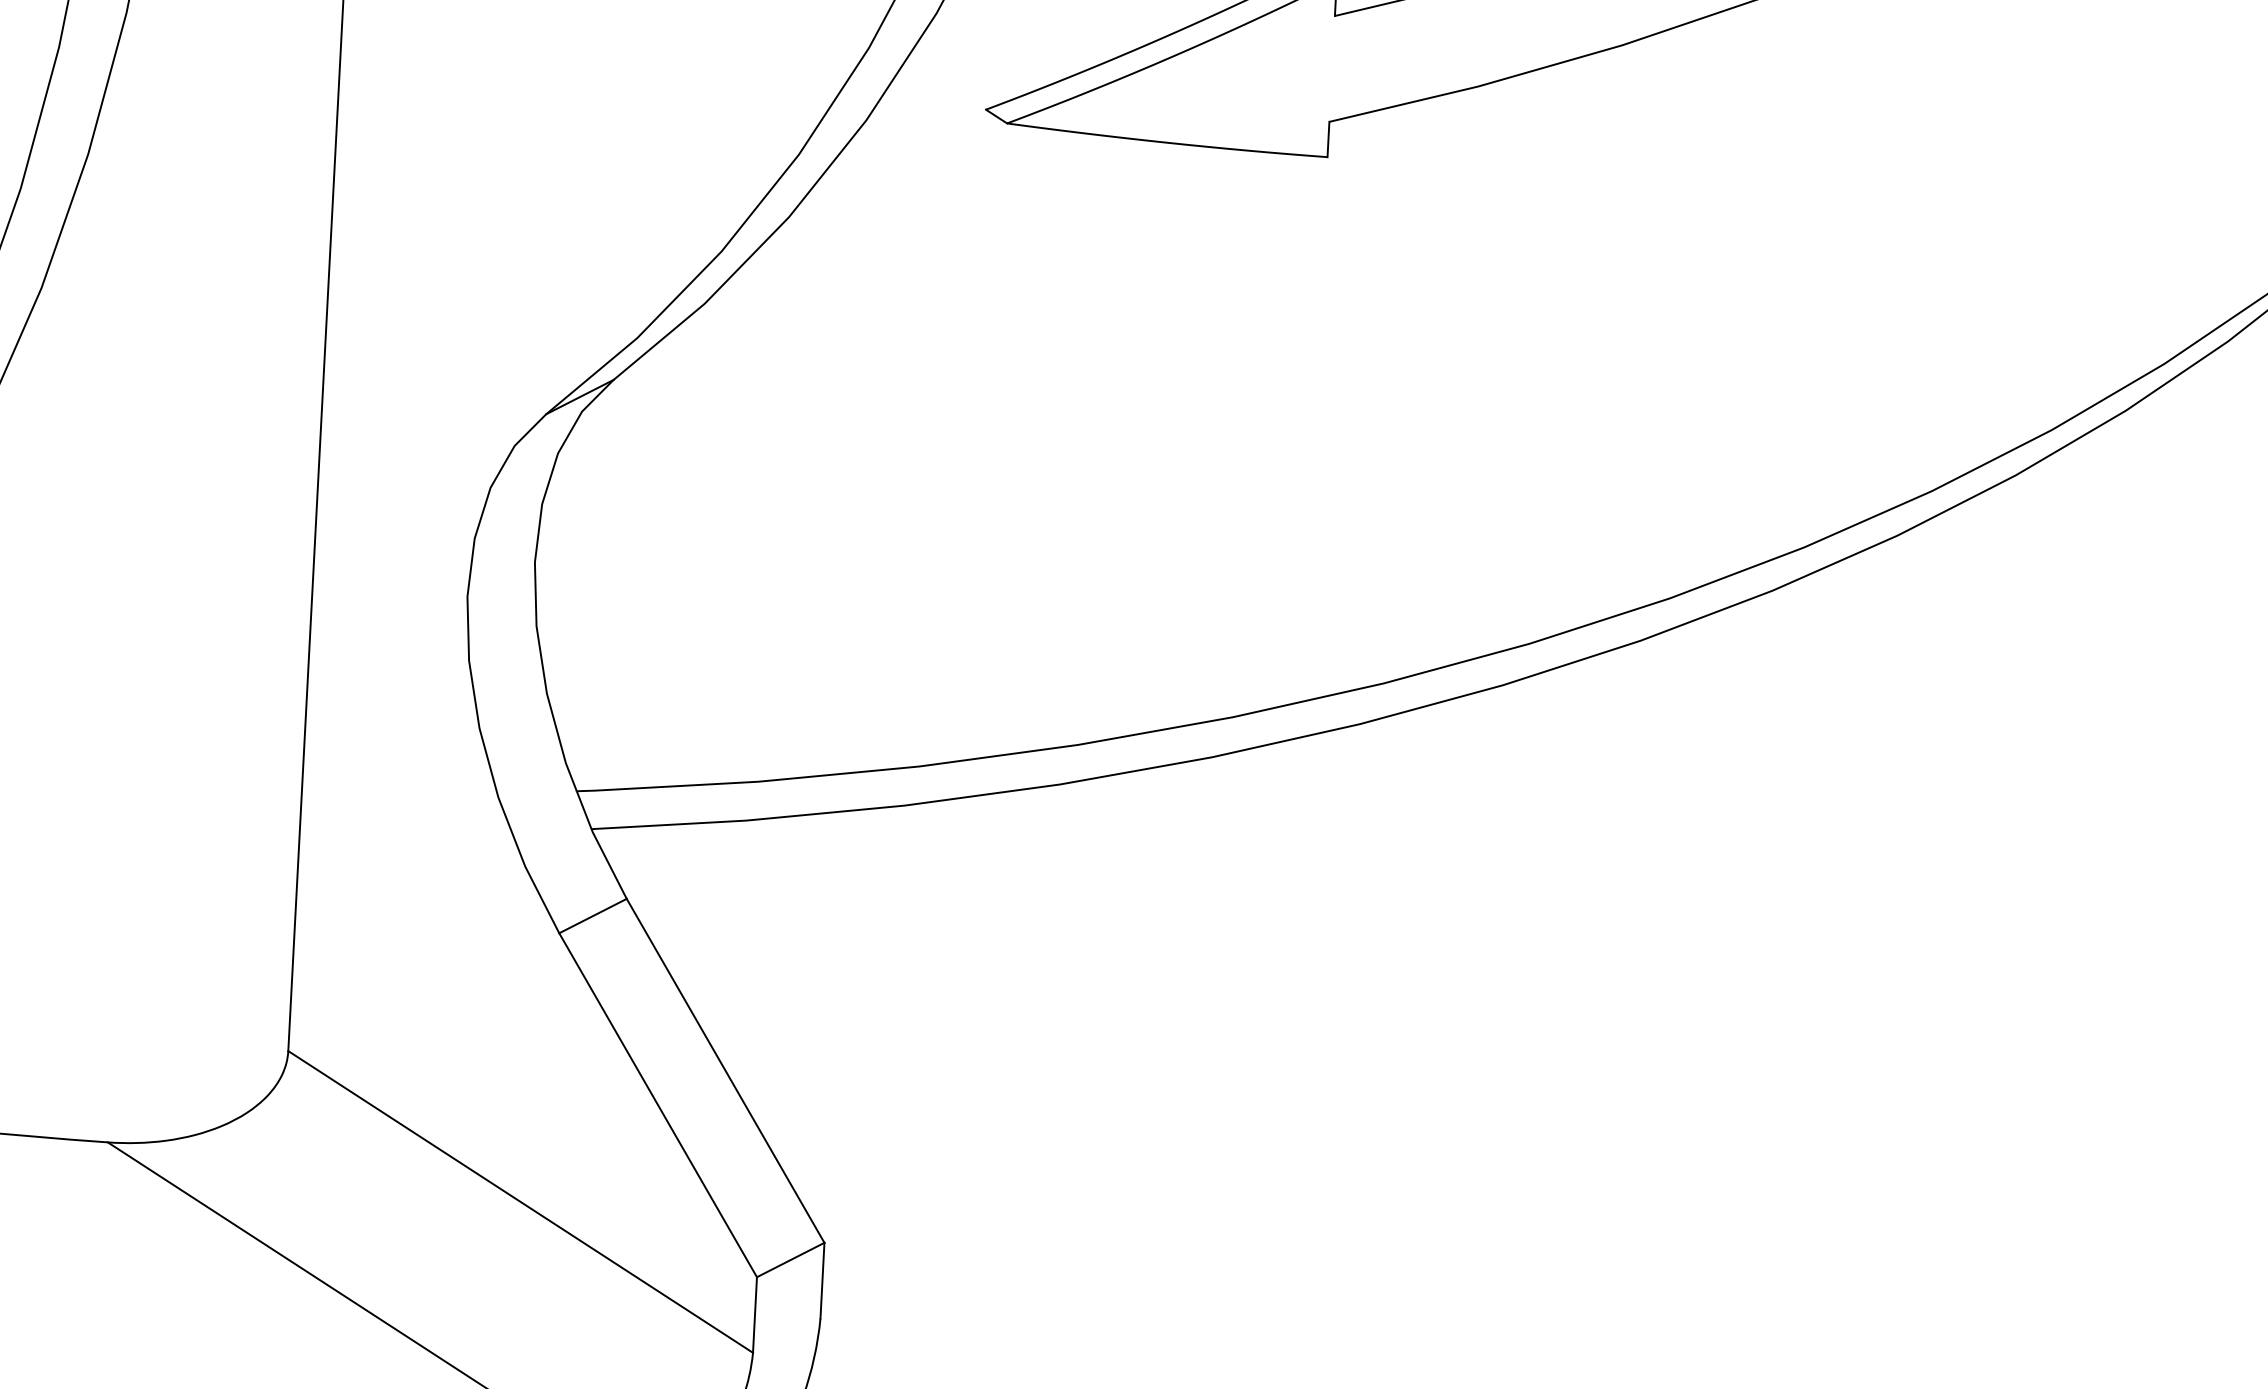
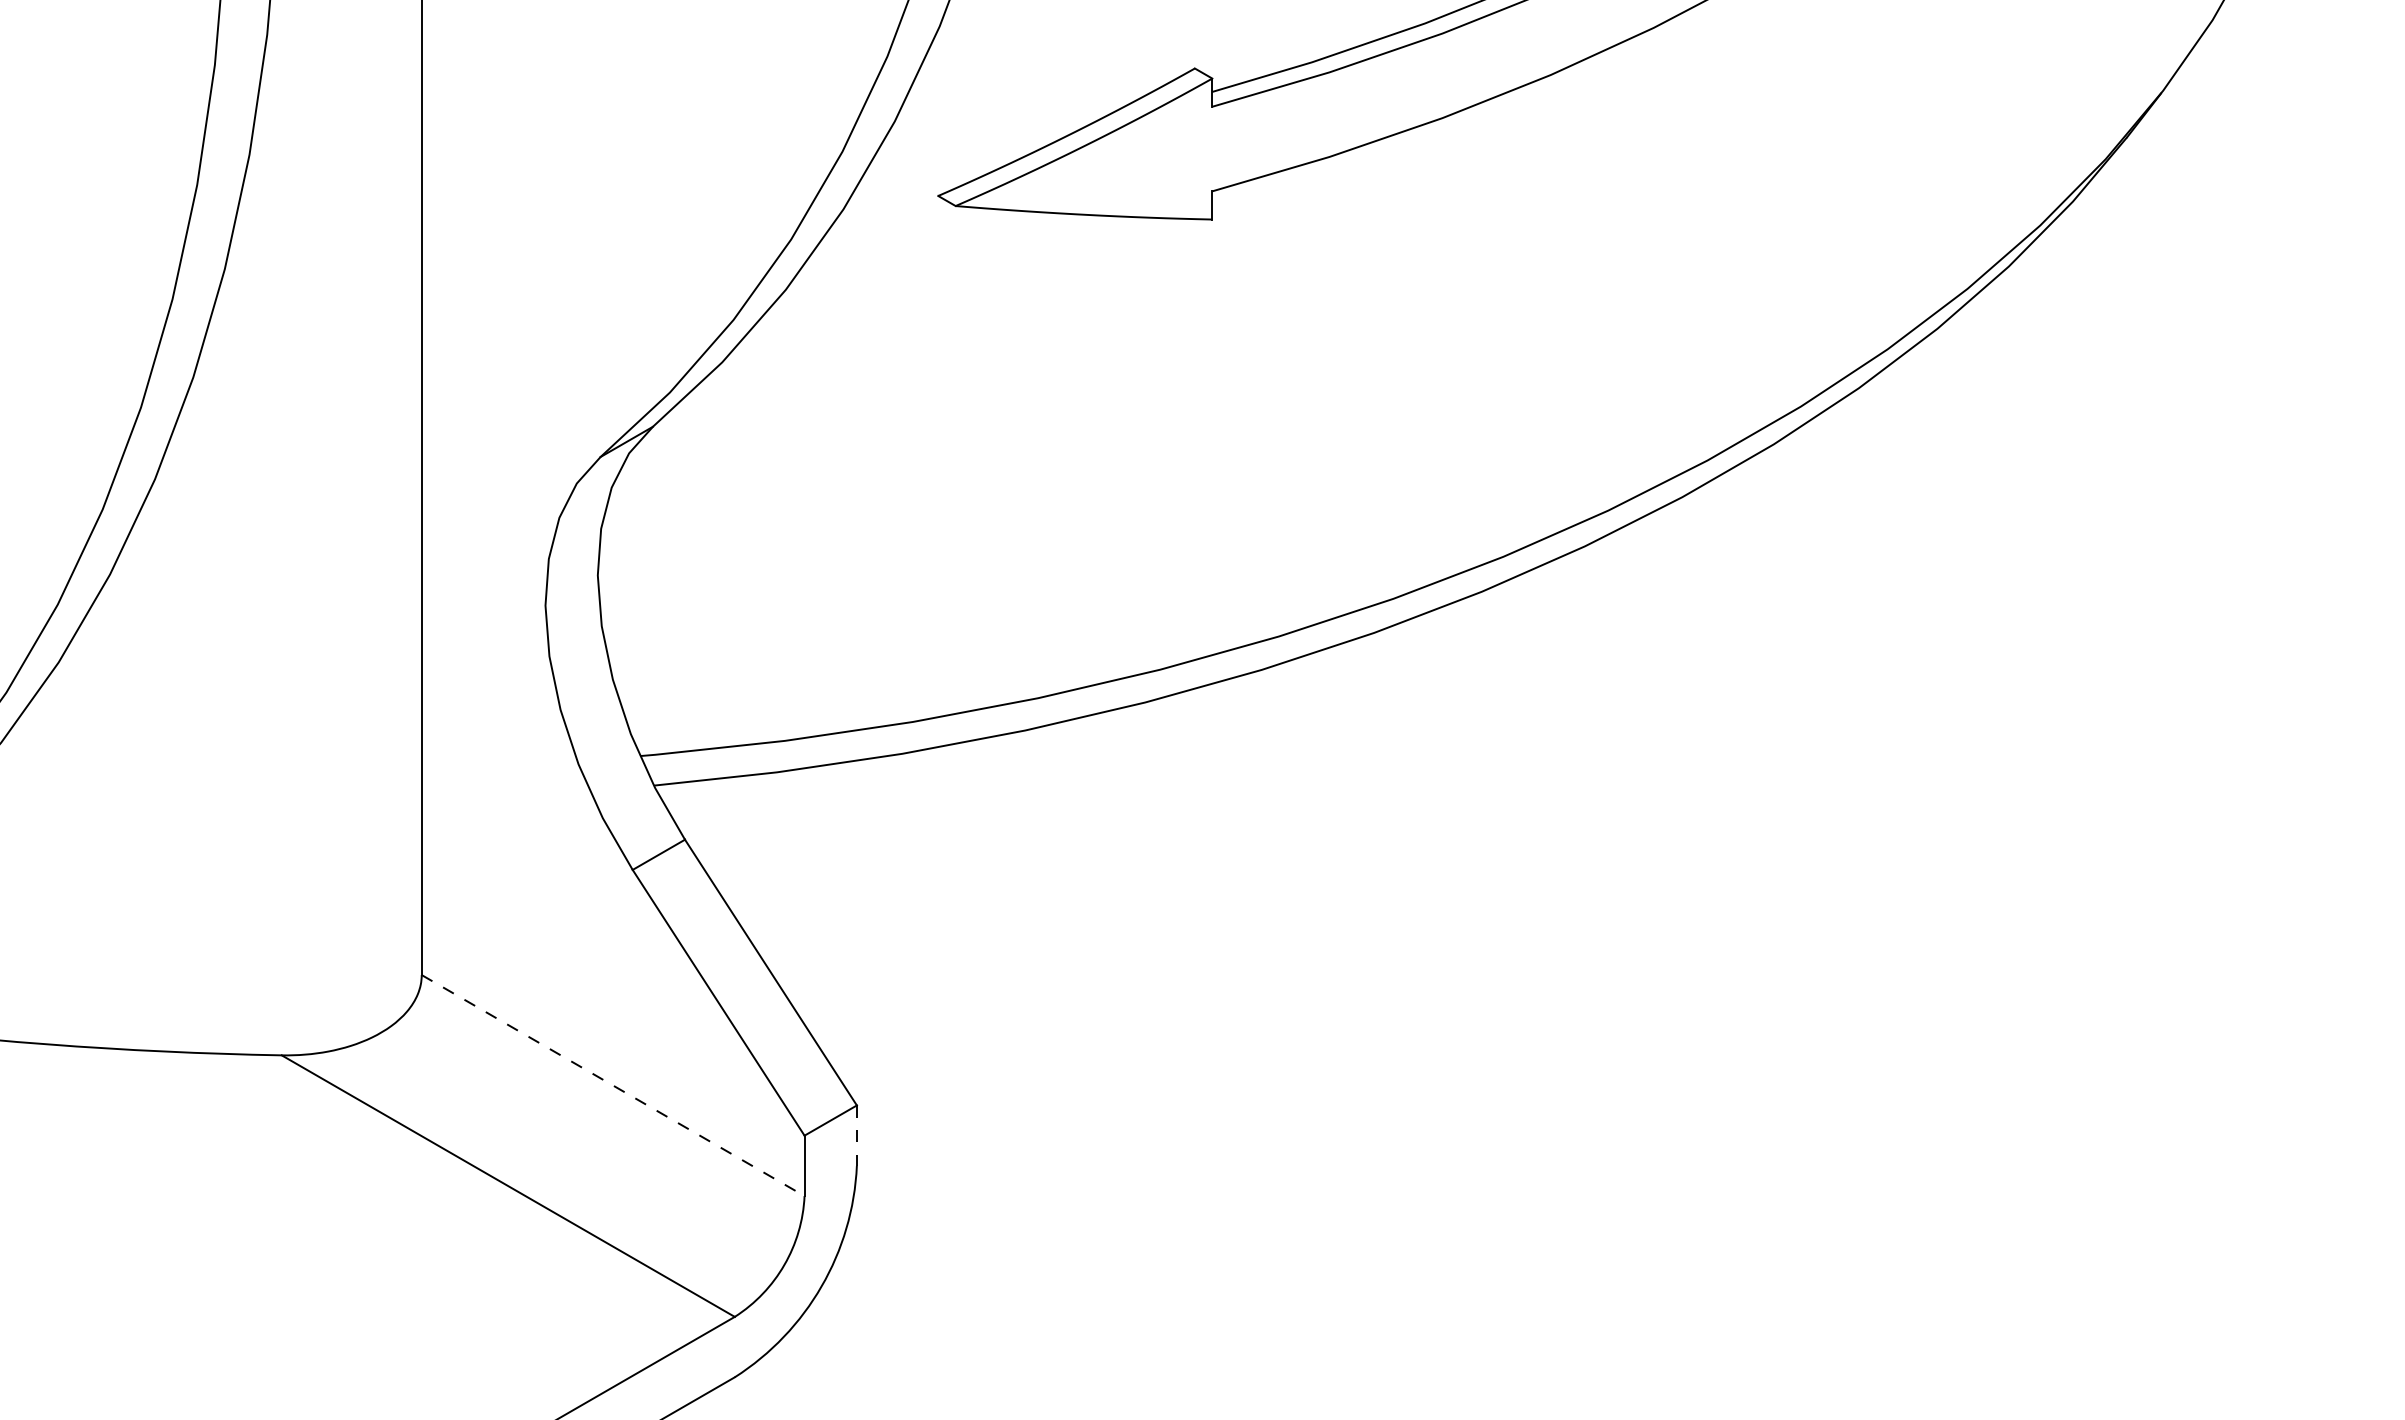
line: (521, 1201) -> (613, 1085), solid -> dashed
line: (821, 1281) -> (856, 1136), solid -> dashed

